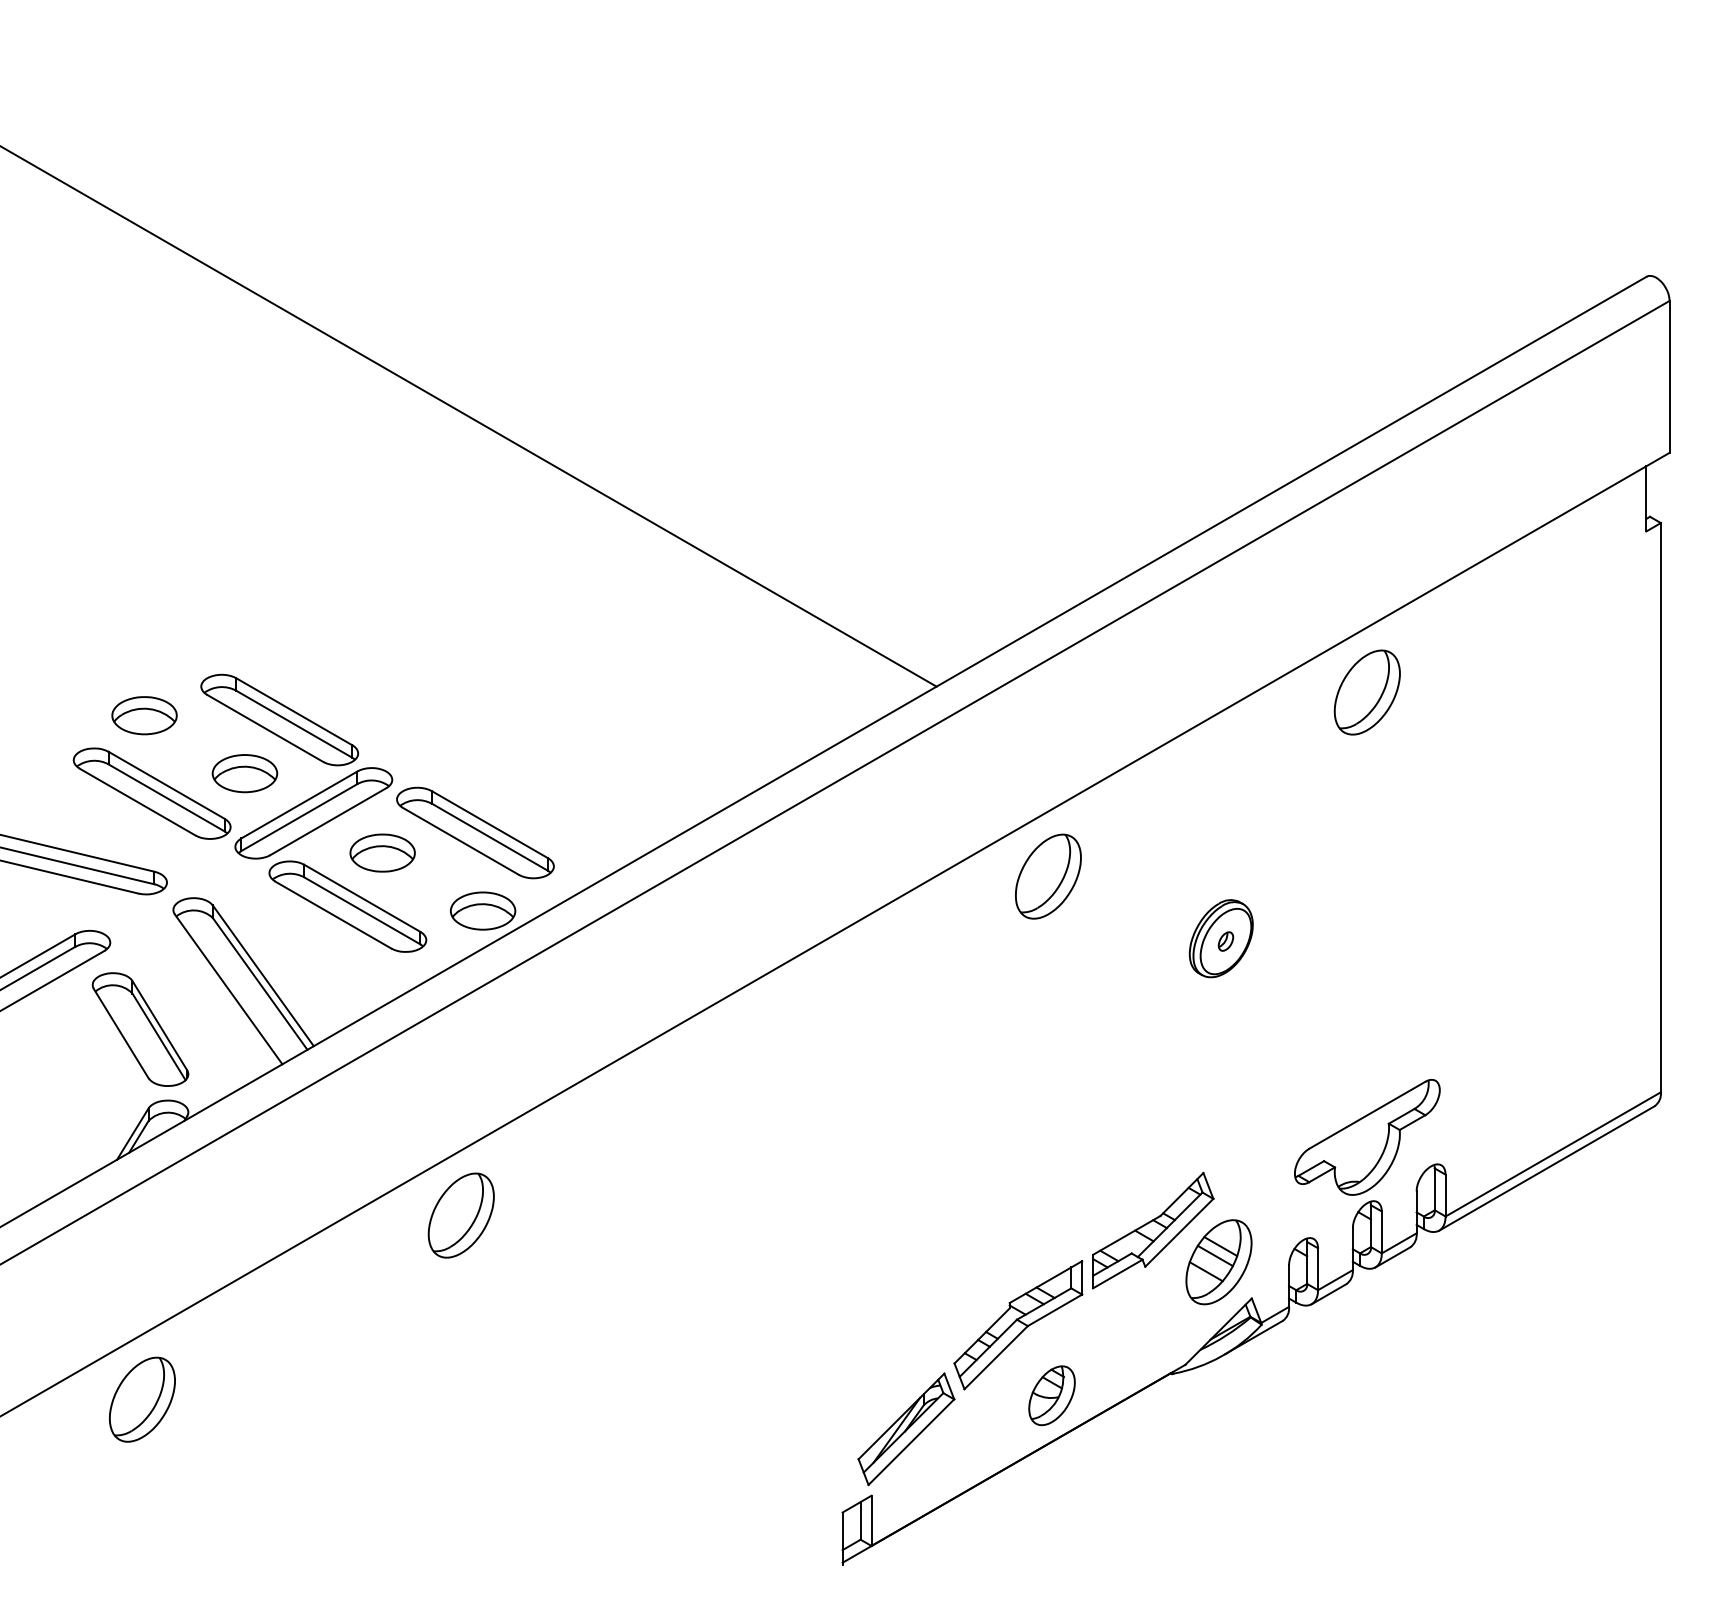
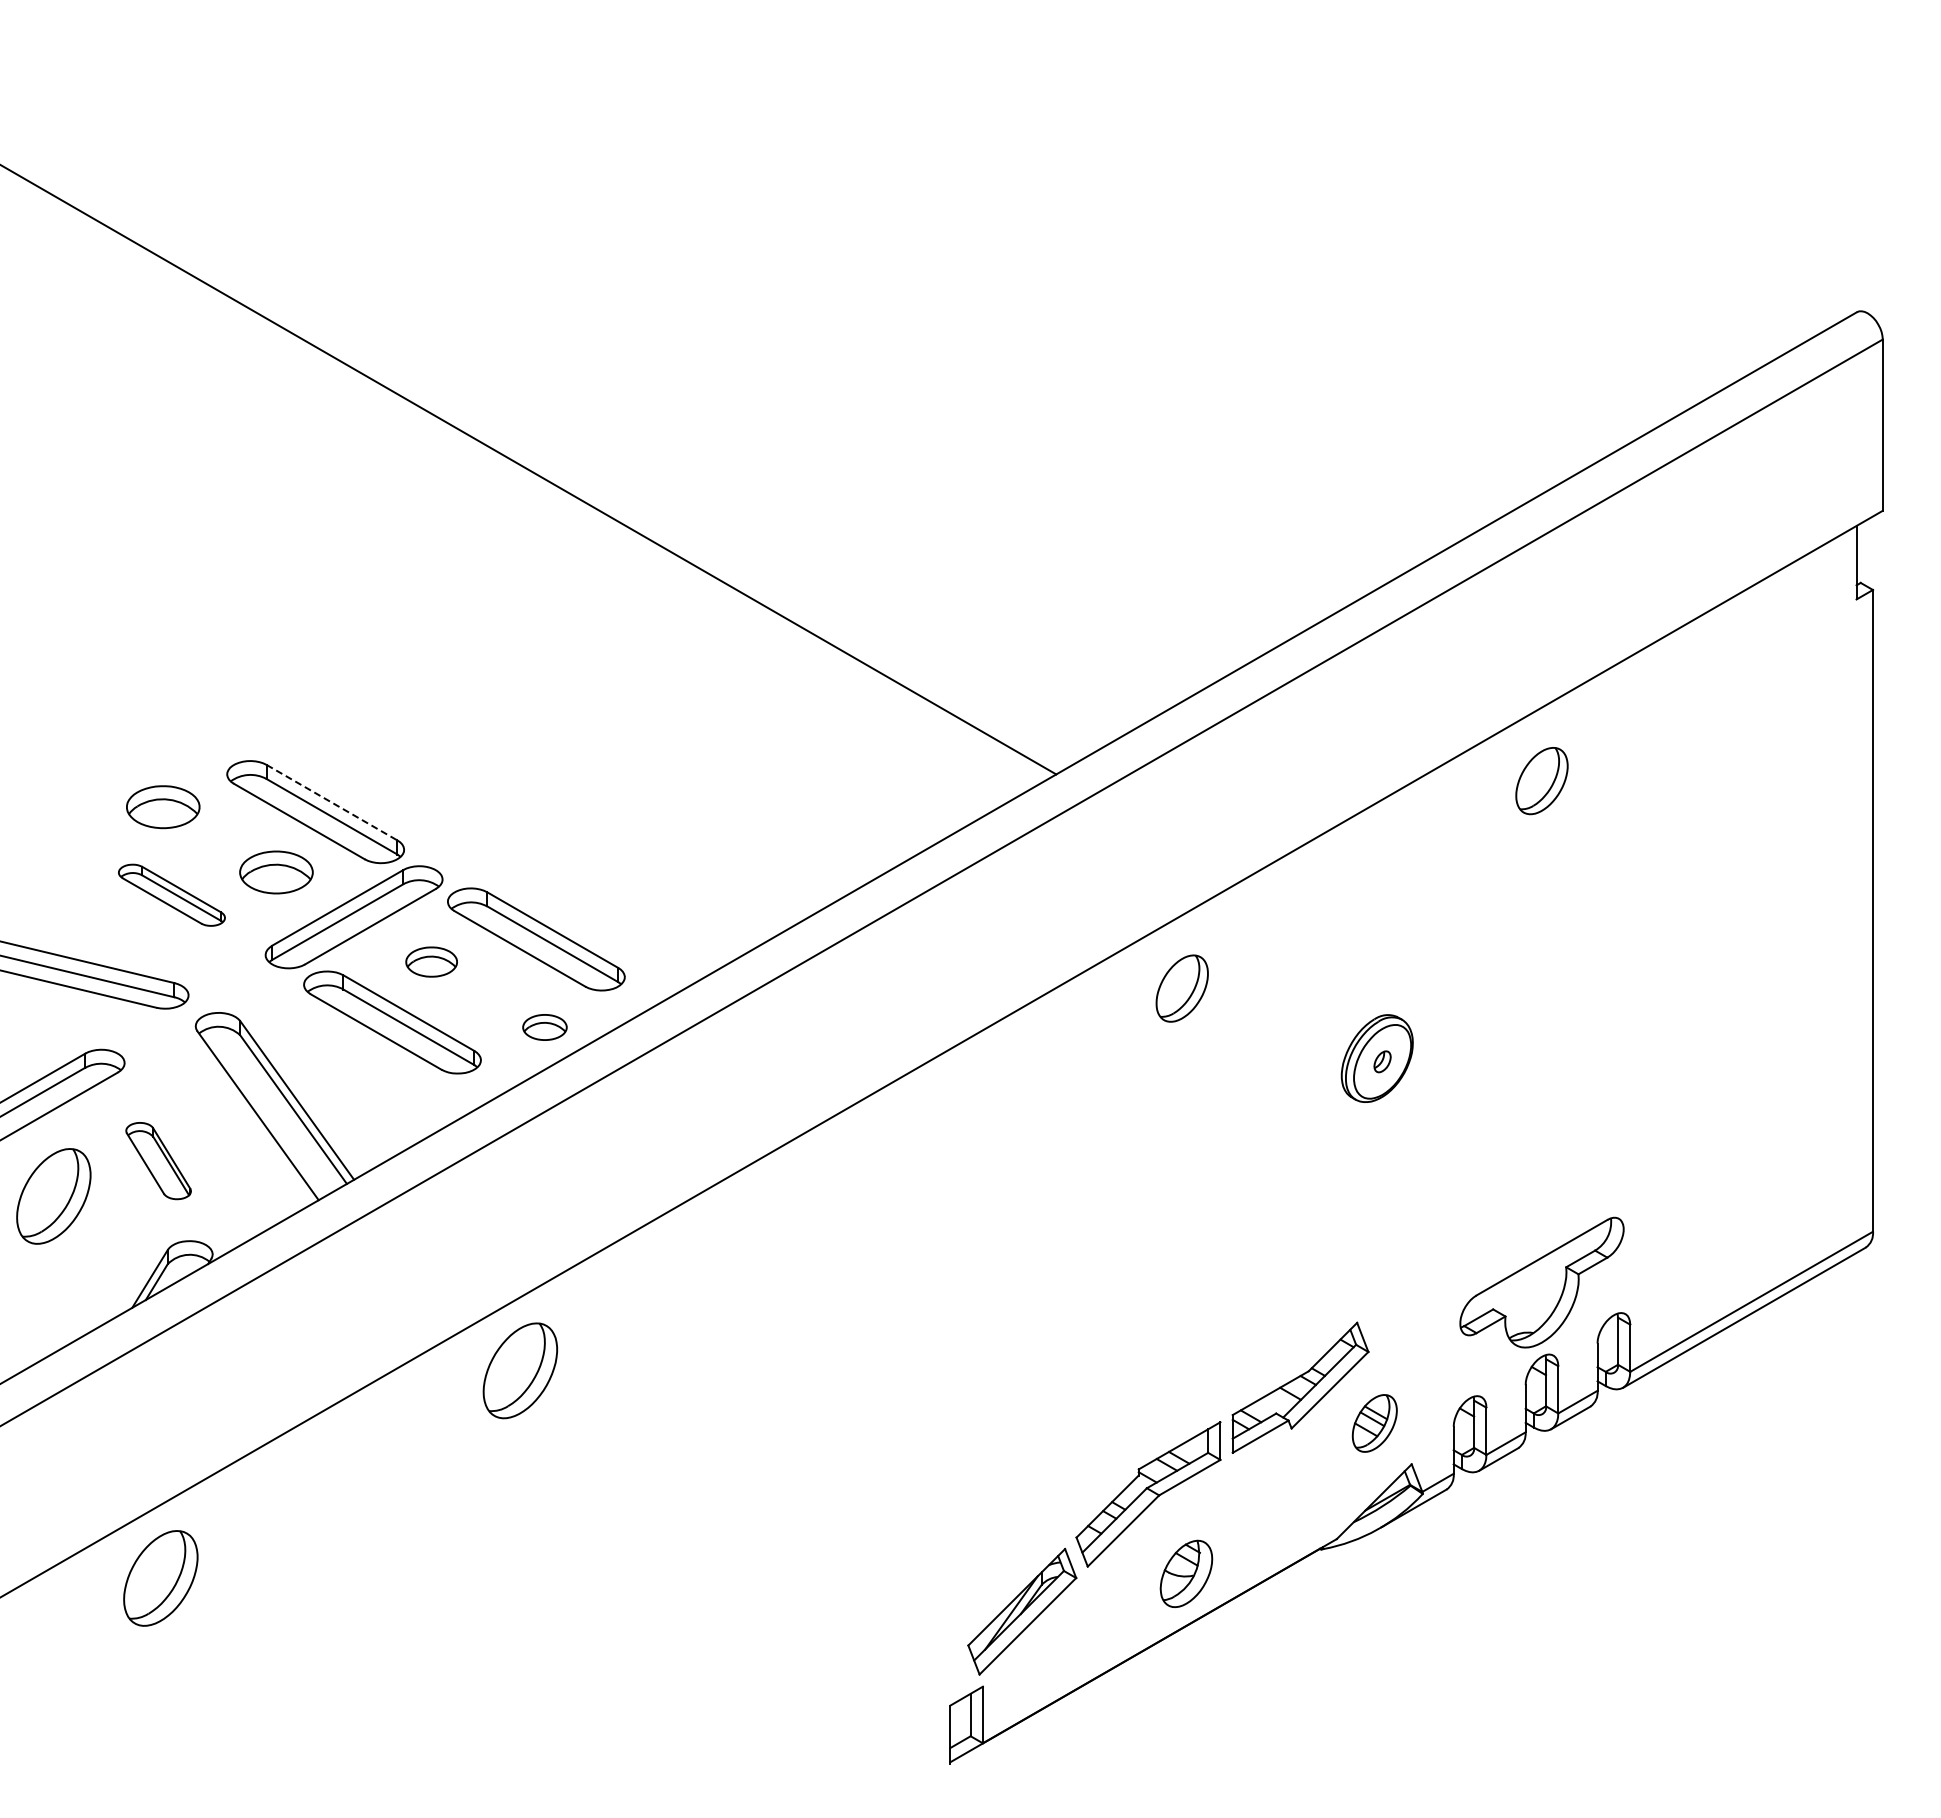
part: (1366, 692) -> (1541, 780), size x0.7
line: (294, 711) -> (332, 802), solid -> dashed
part: (151, 794) -> (171, 895), size x0.6
part: (382, 852) -> (431, 961), size x0.7
part: (1047, 876) -> (1181, 988), size x0.7
part: (482, 911) -> (544, 1027), size x0.6
part: (140, 1029) -> (158, 1160), size x0.6
part: (47, 1060) -> (53, 1196), added
part: (1218, 1262) -> (1374, 1423), size x0.6

